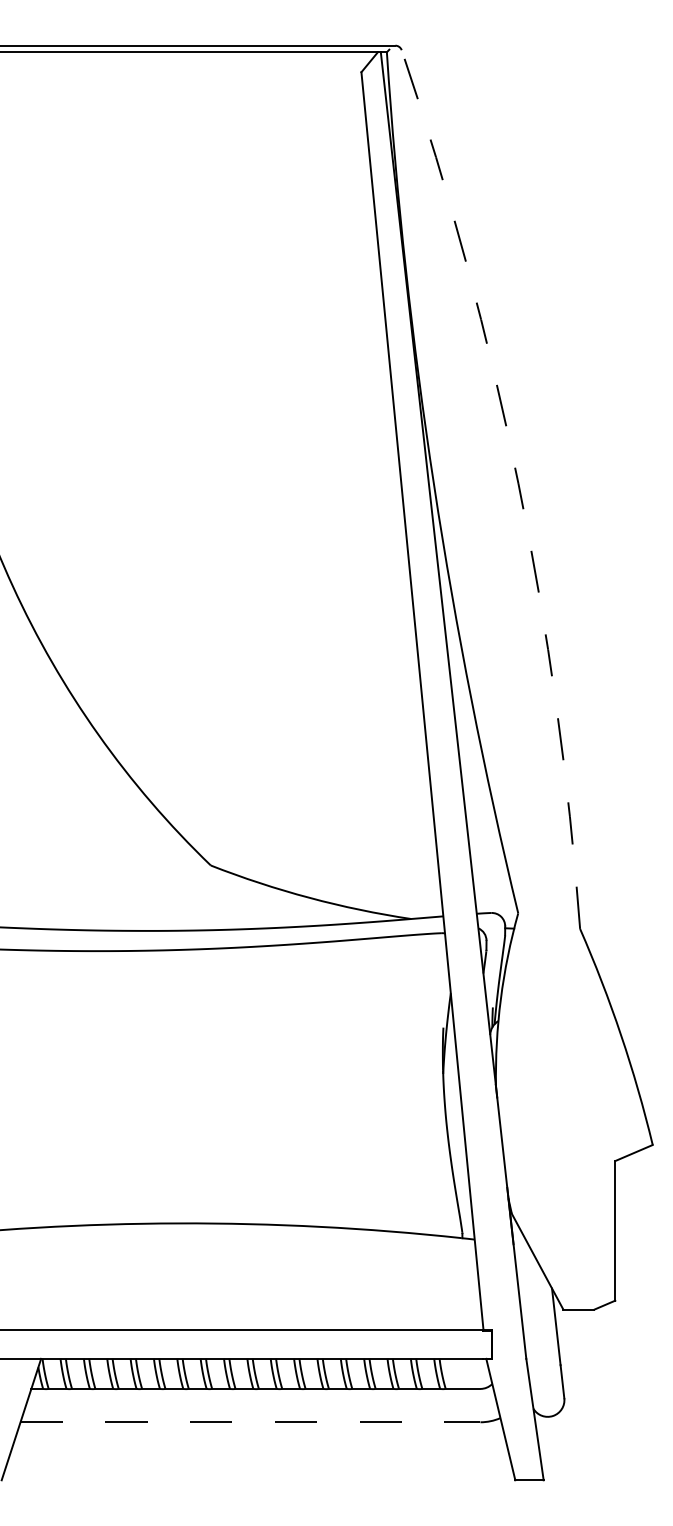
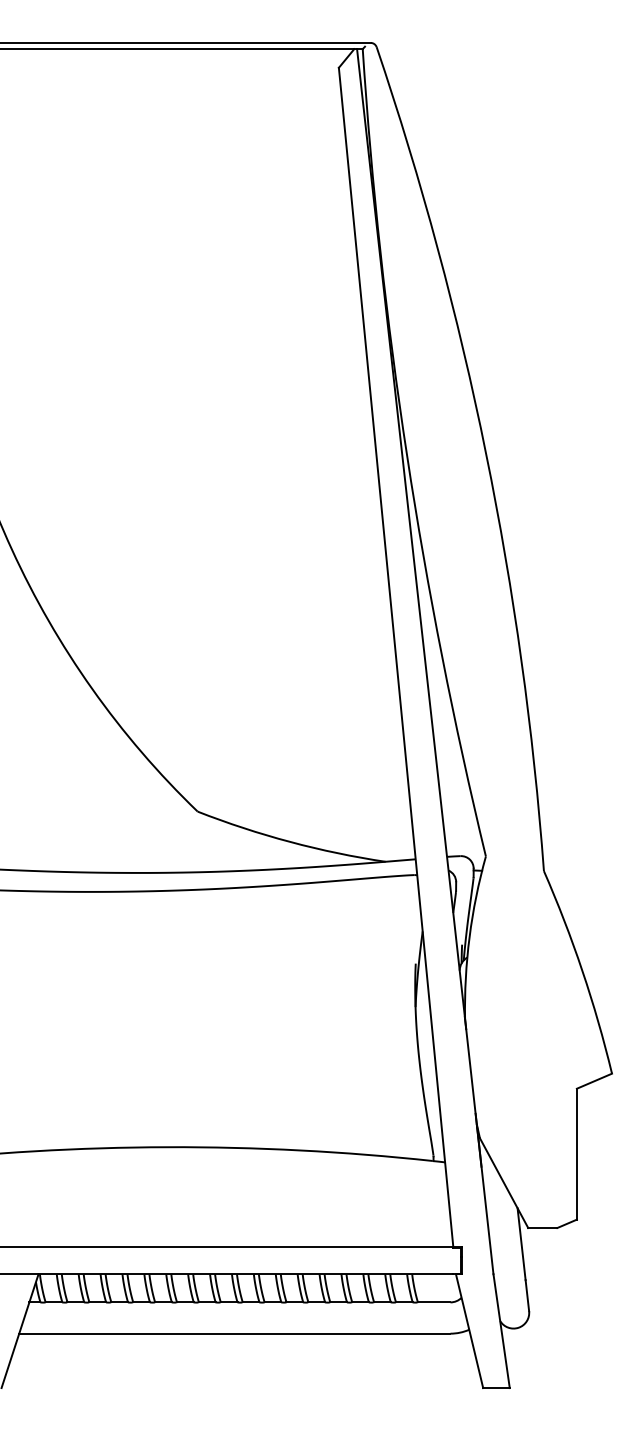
arc: (518, 483) -> (486, 453), dashed -> solid
line: (250, 1422) -> (234, 1333), dashed -> solid

